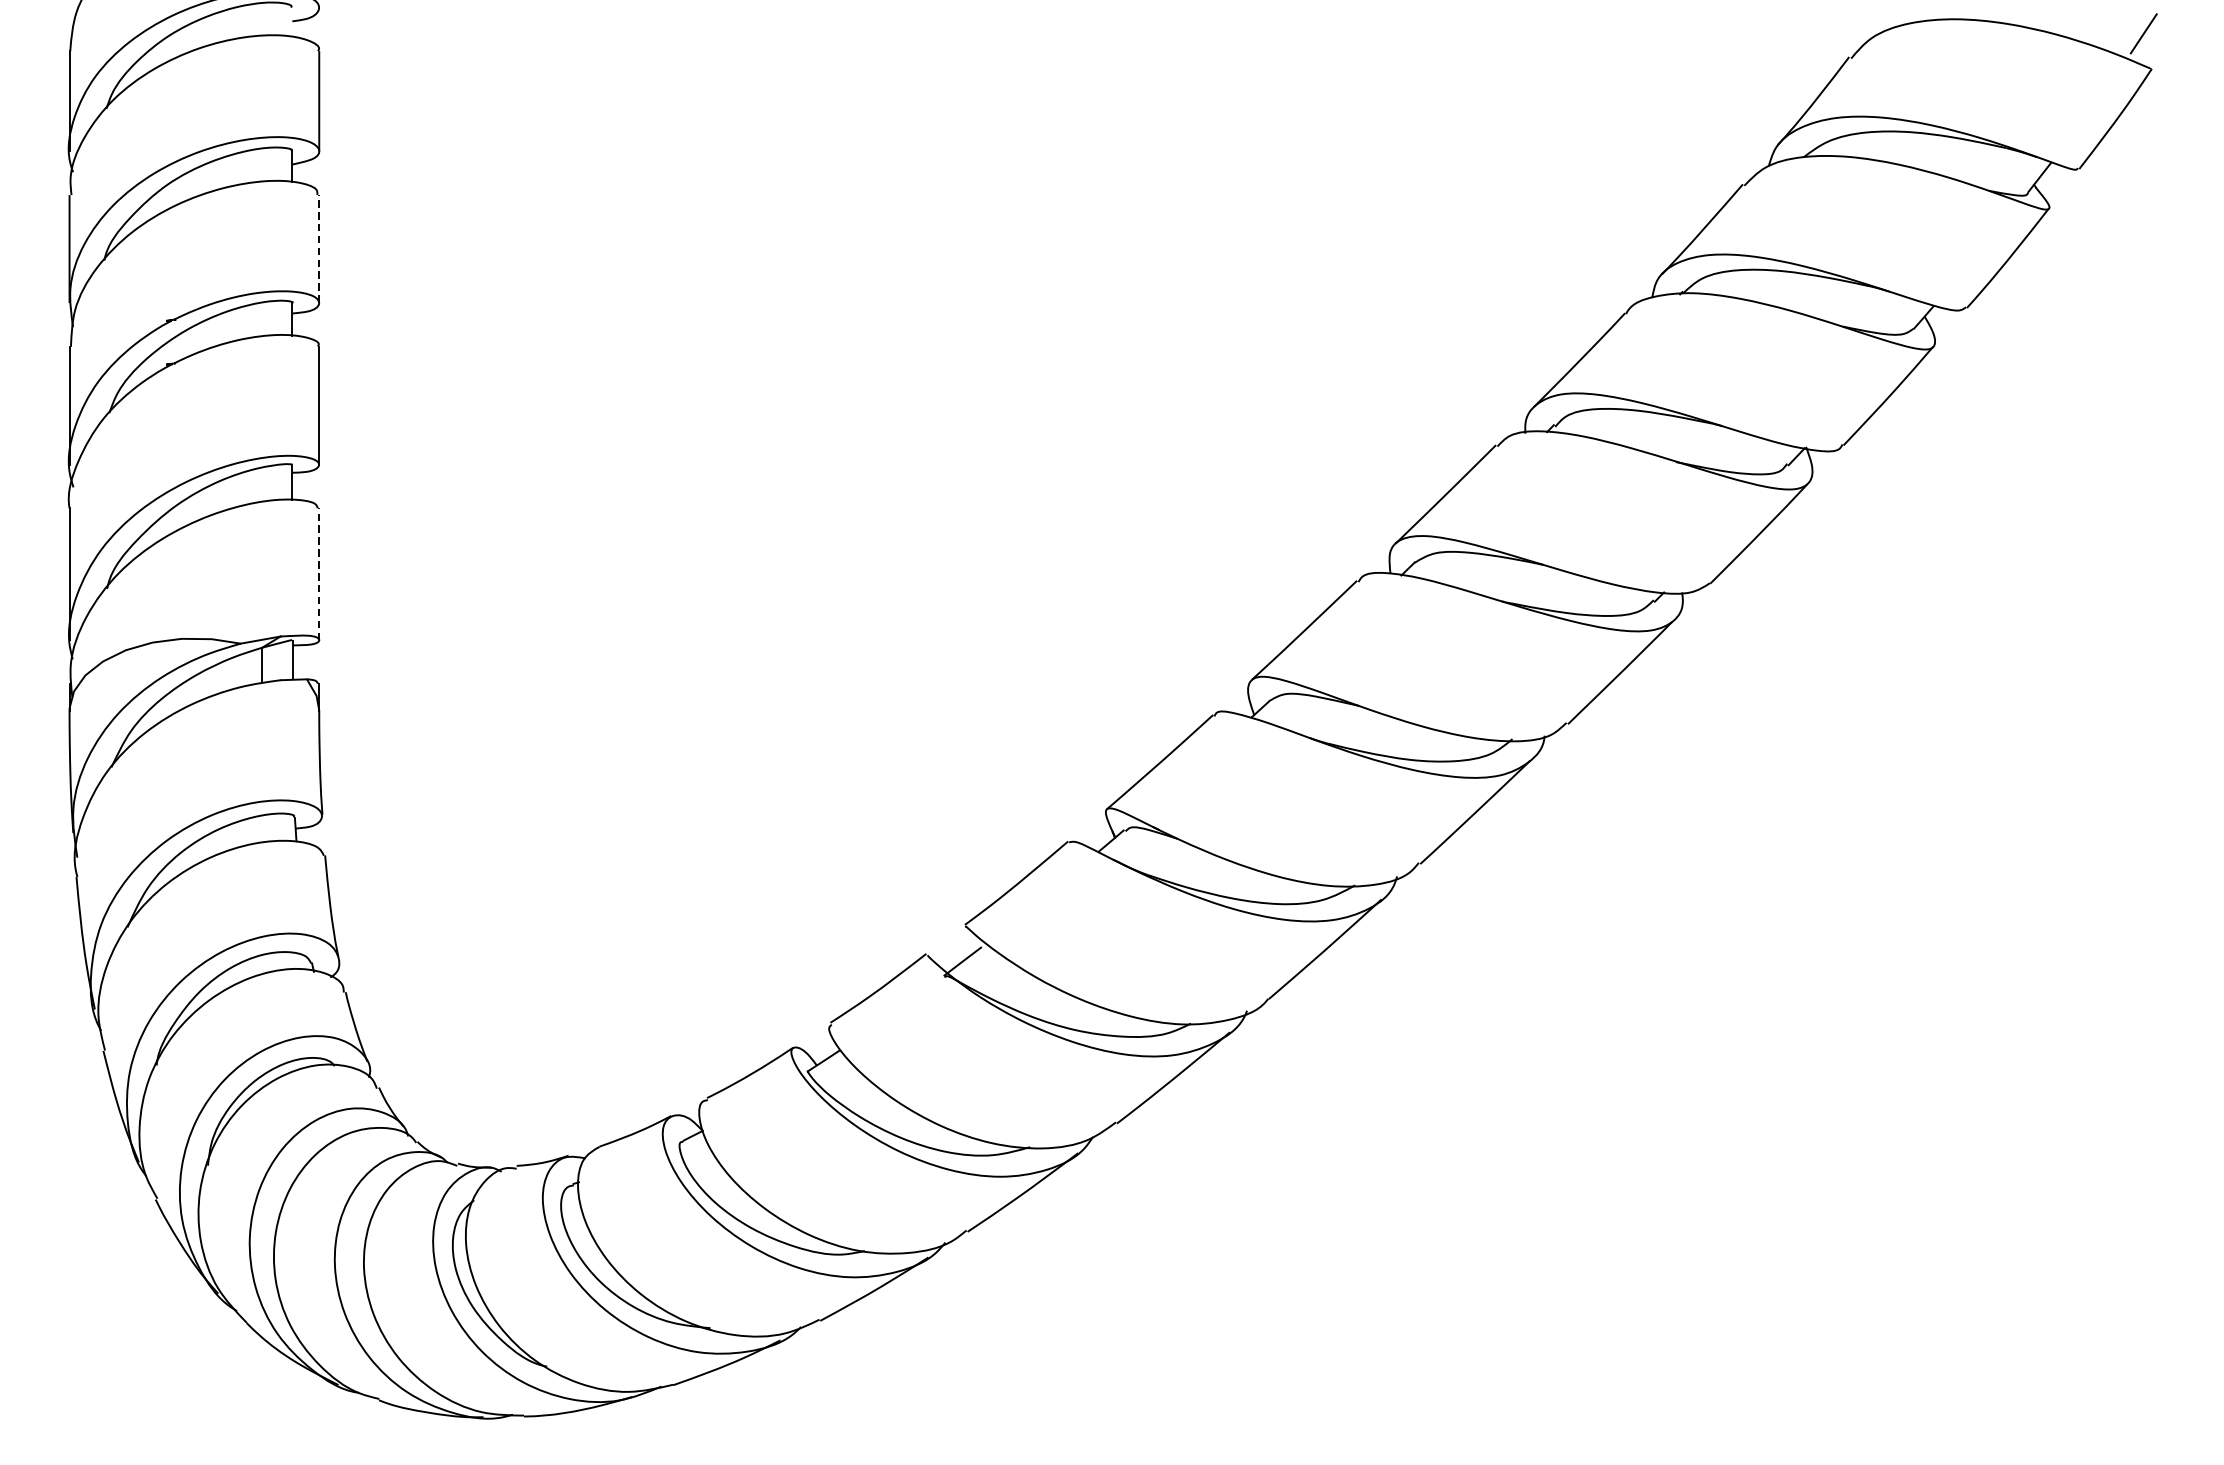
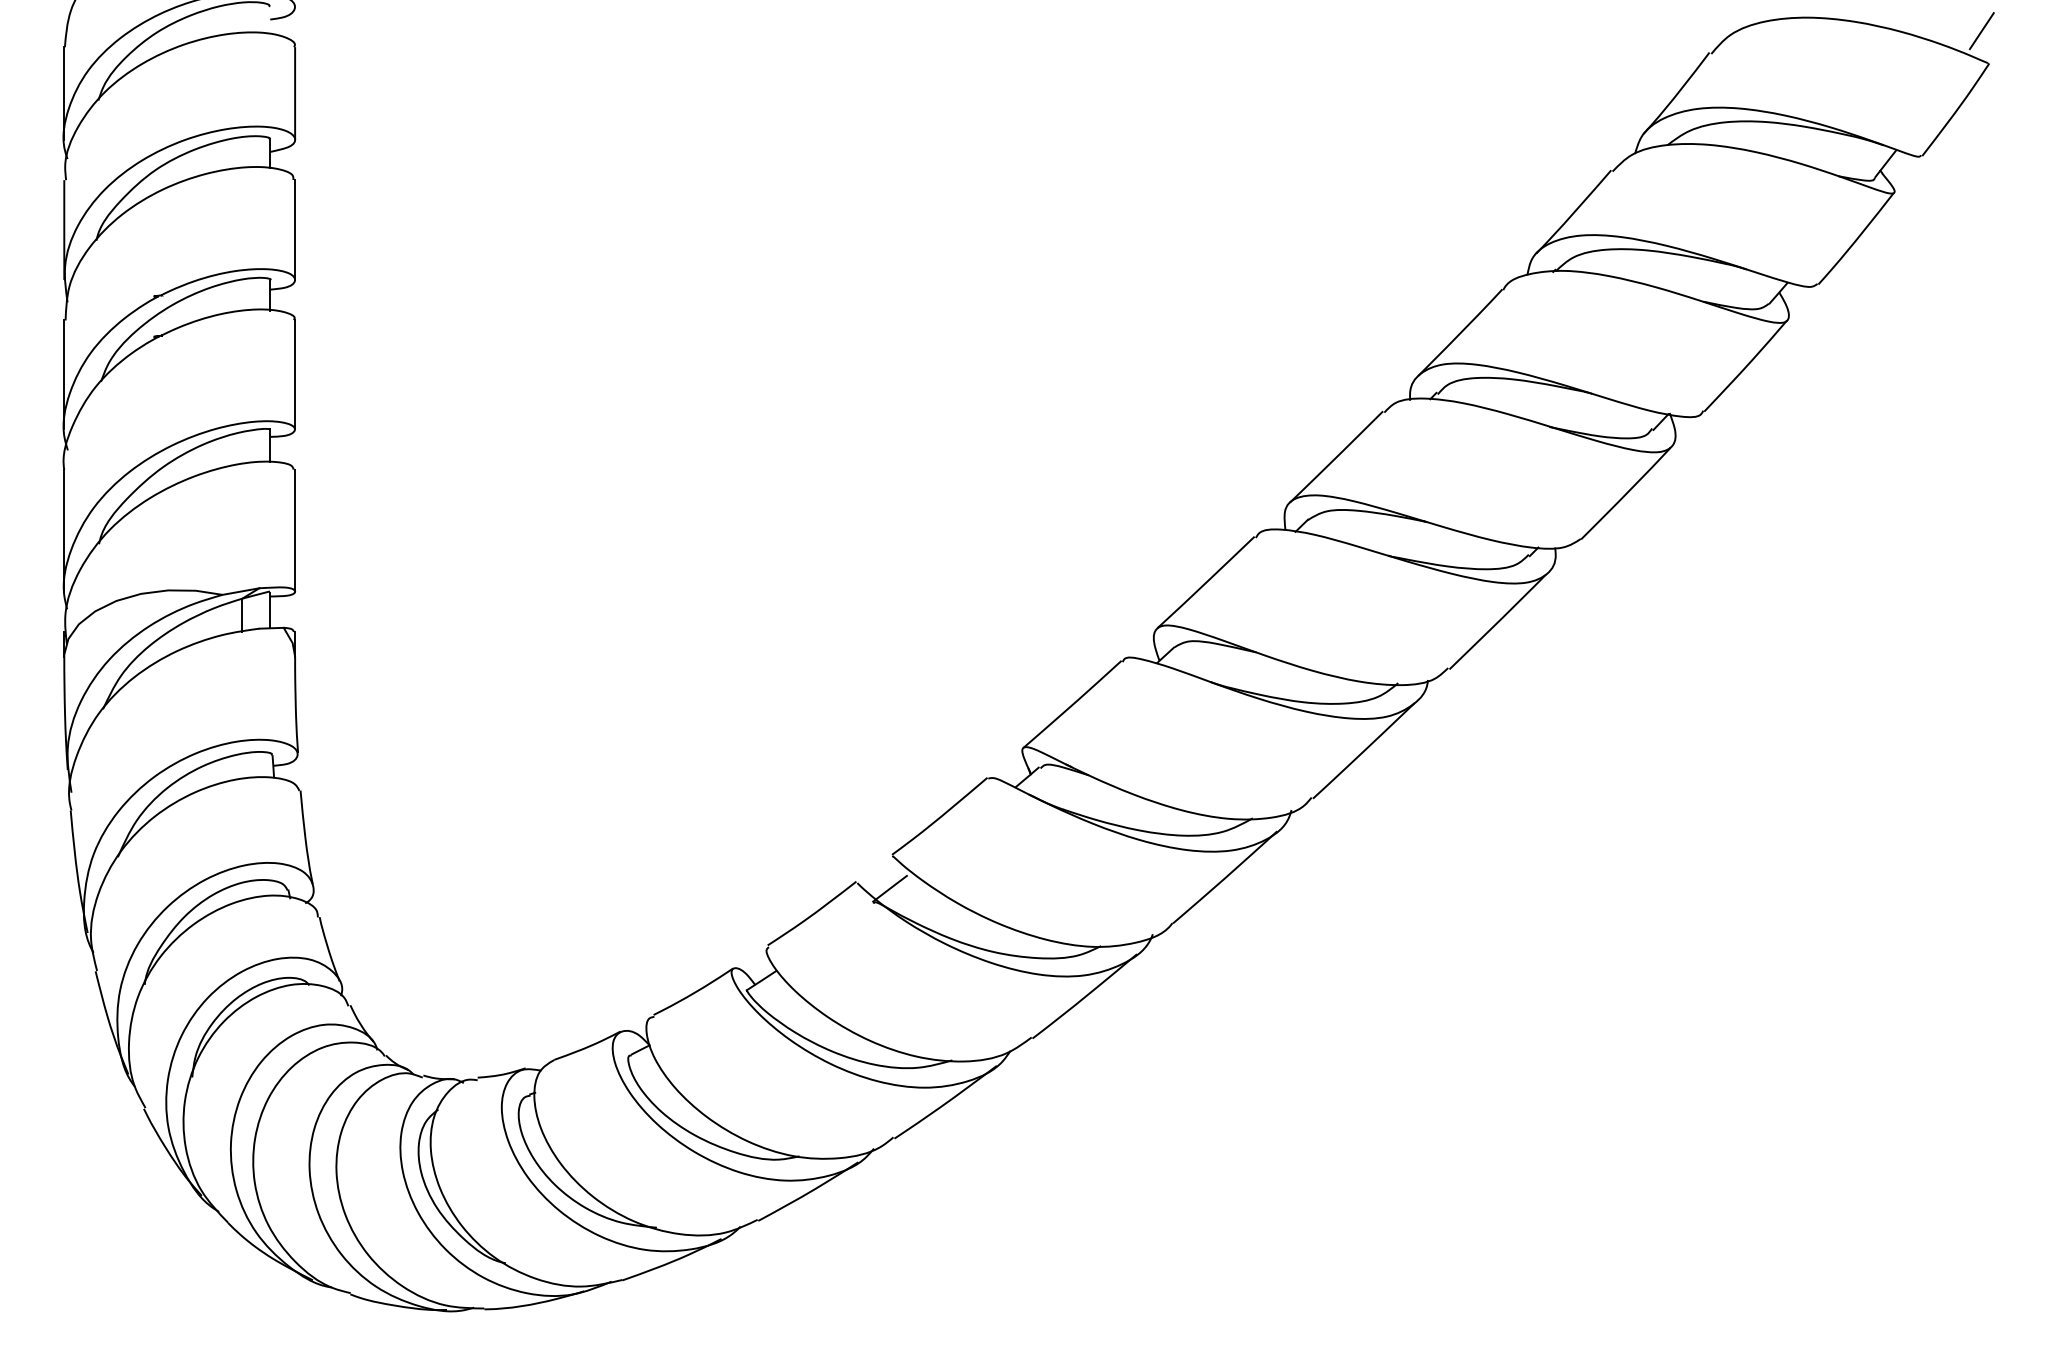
line: (319, 248) -> (295, 229), dashed -> solid
line: (319, 574) -> (295, 530), dashed -> solid

